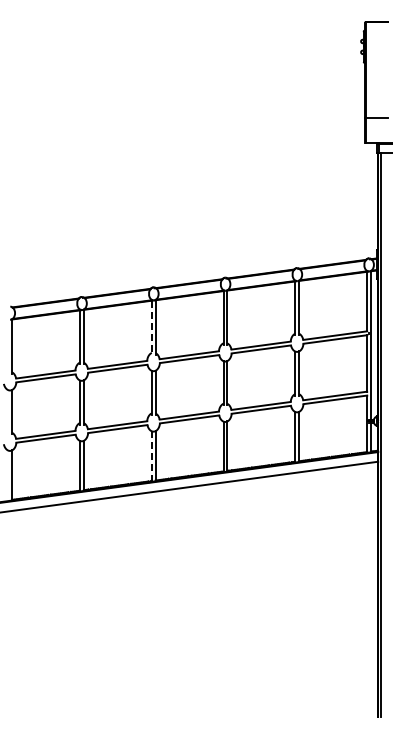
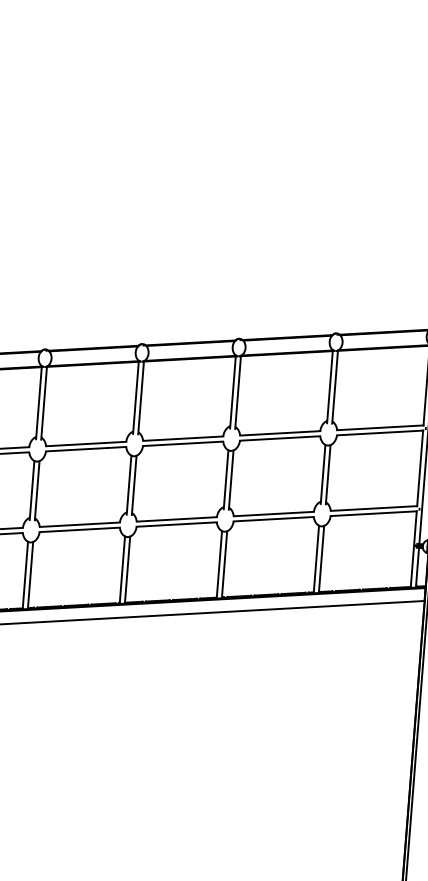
line: (151, 327) -> (135, 397), dashed -> solid
line: (151, 457) -> (121, 571), dashed -> solid

